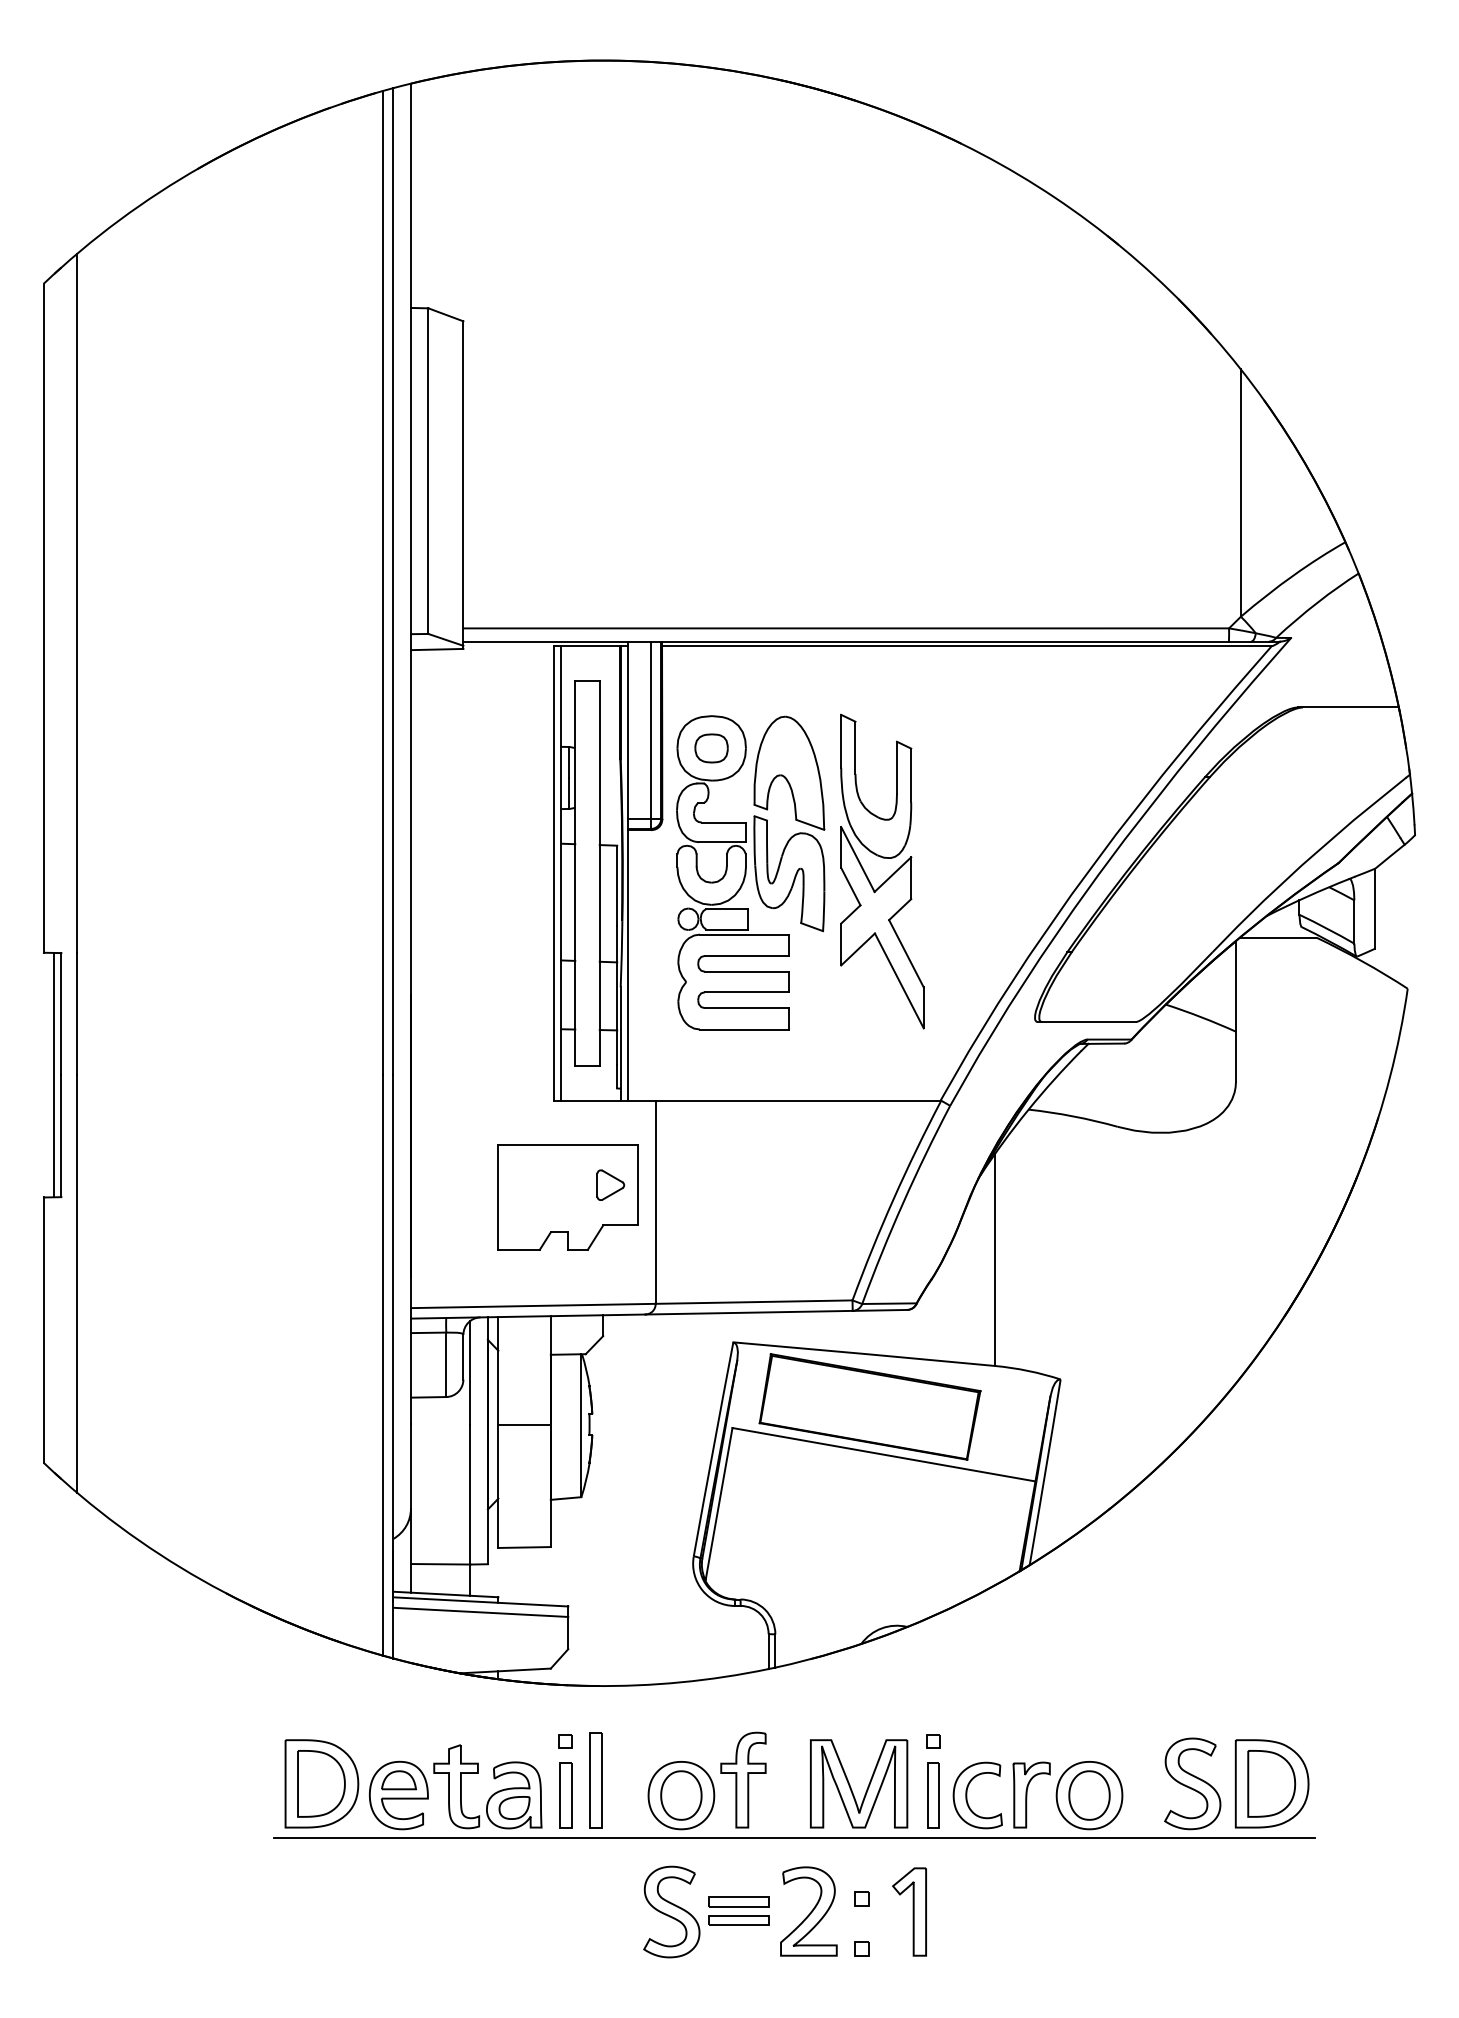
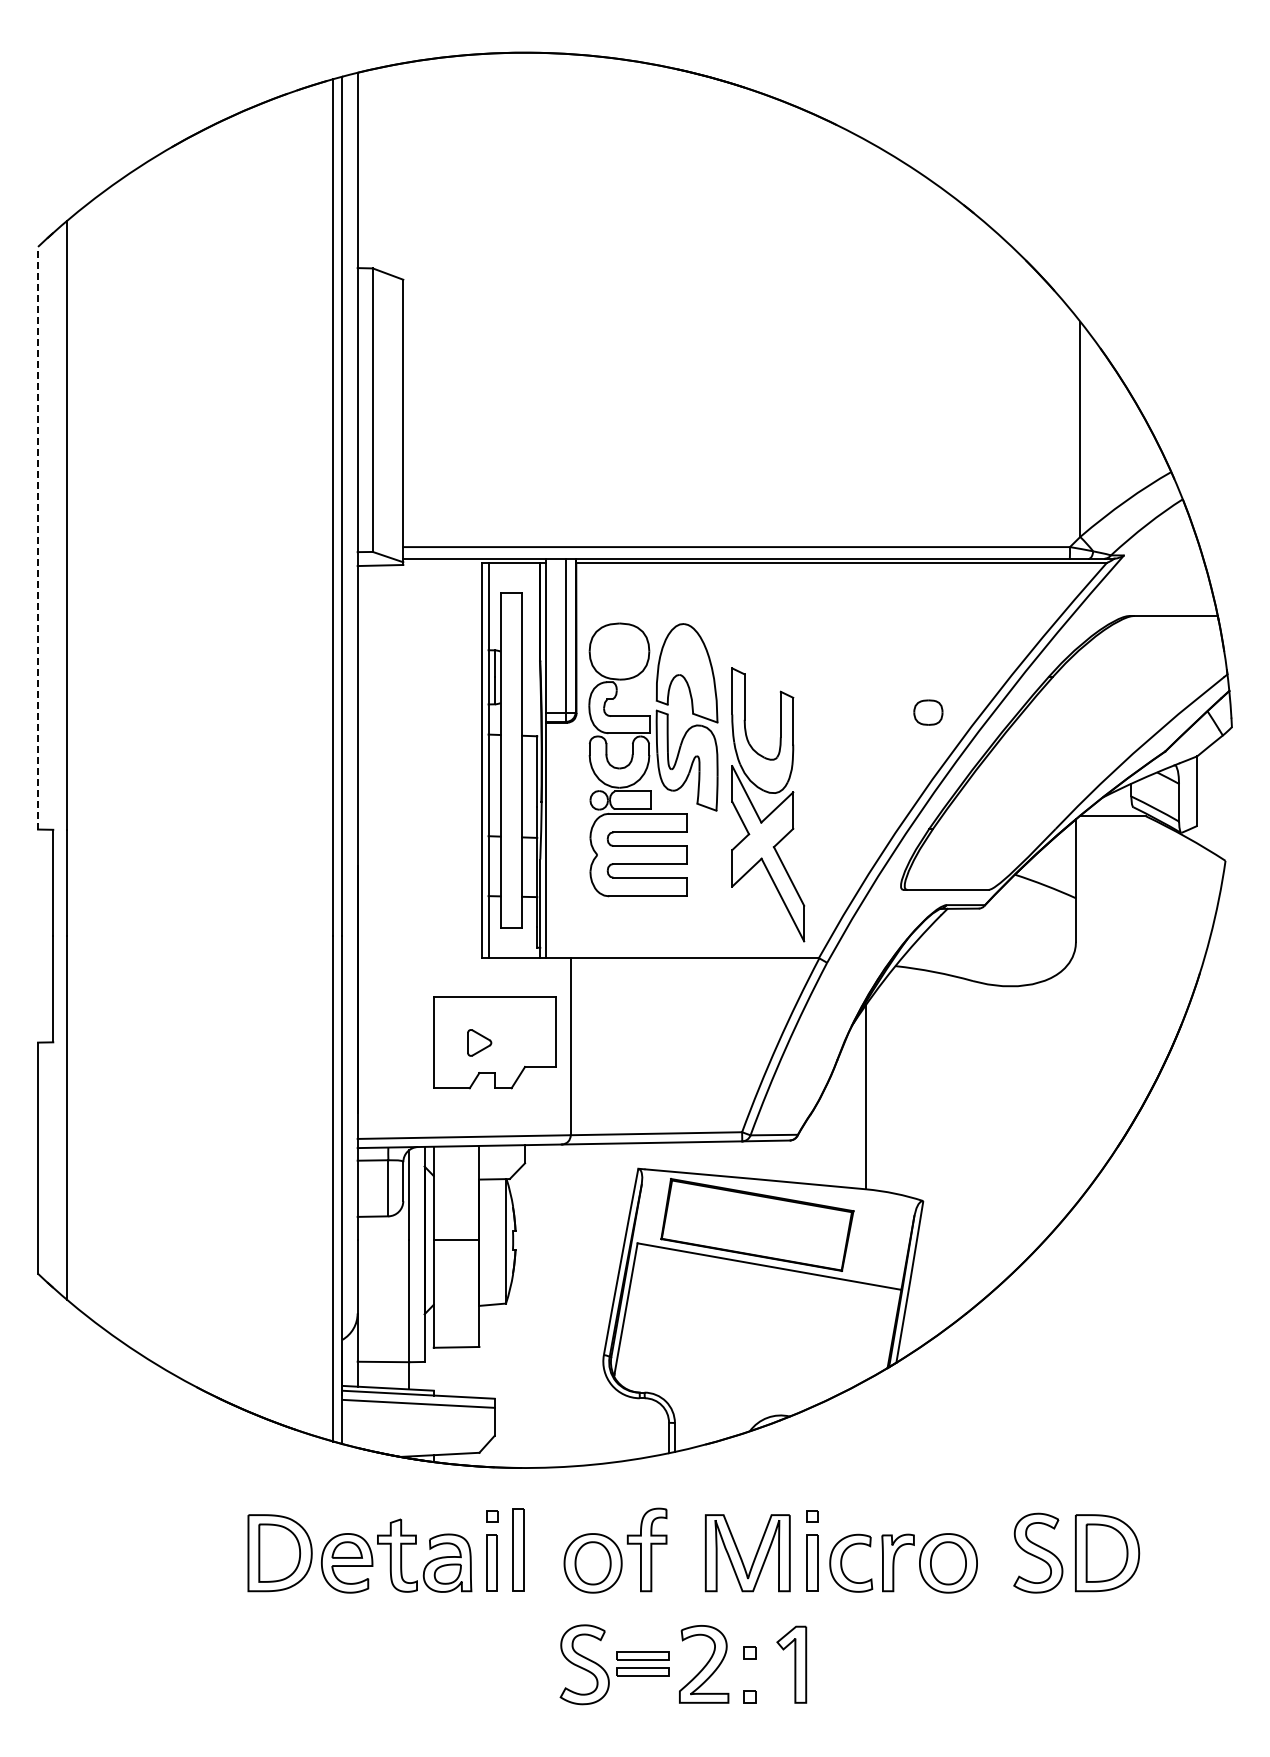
line: (44, 617) -> (38, 537), solid -> dashed
part: (711, 748) -> (928, 712), moved
part: (888, 876) -> (773, 809), moved
line: (54, 1074) -> (47, 935), removed
part: (610, 1184) -> (479, 1042), moved
line: (794, 1838) -> (691, 1600), removed

